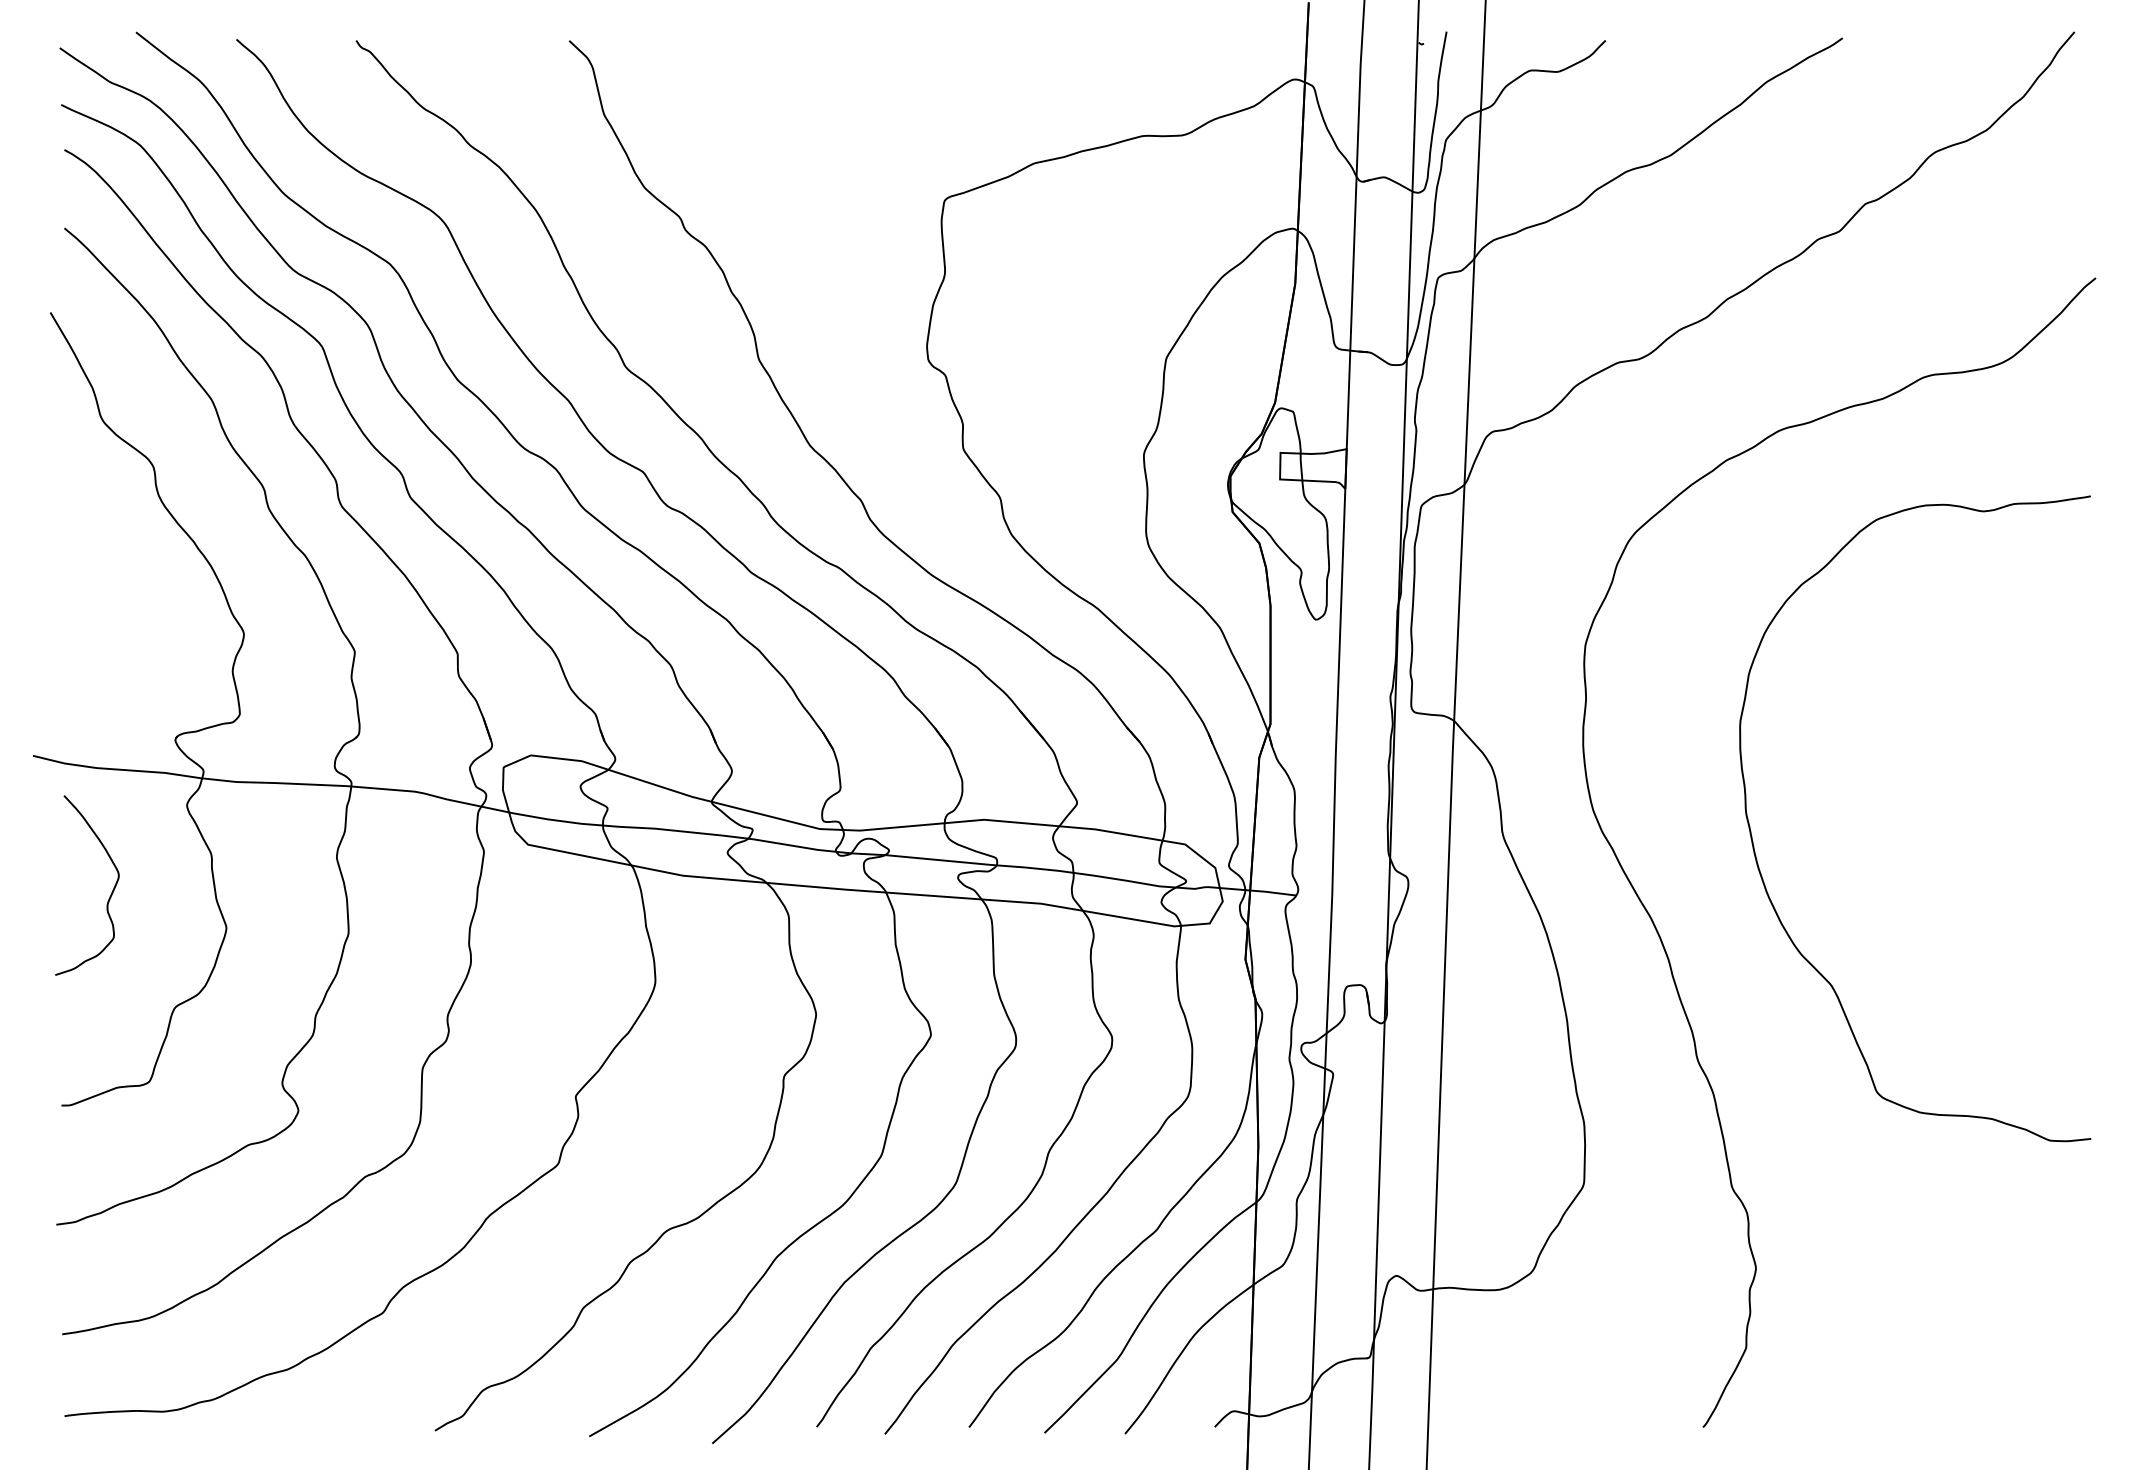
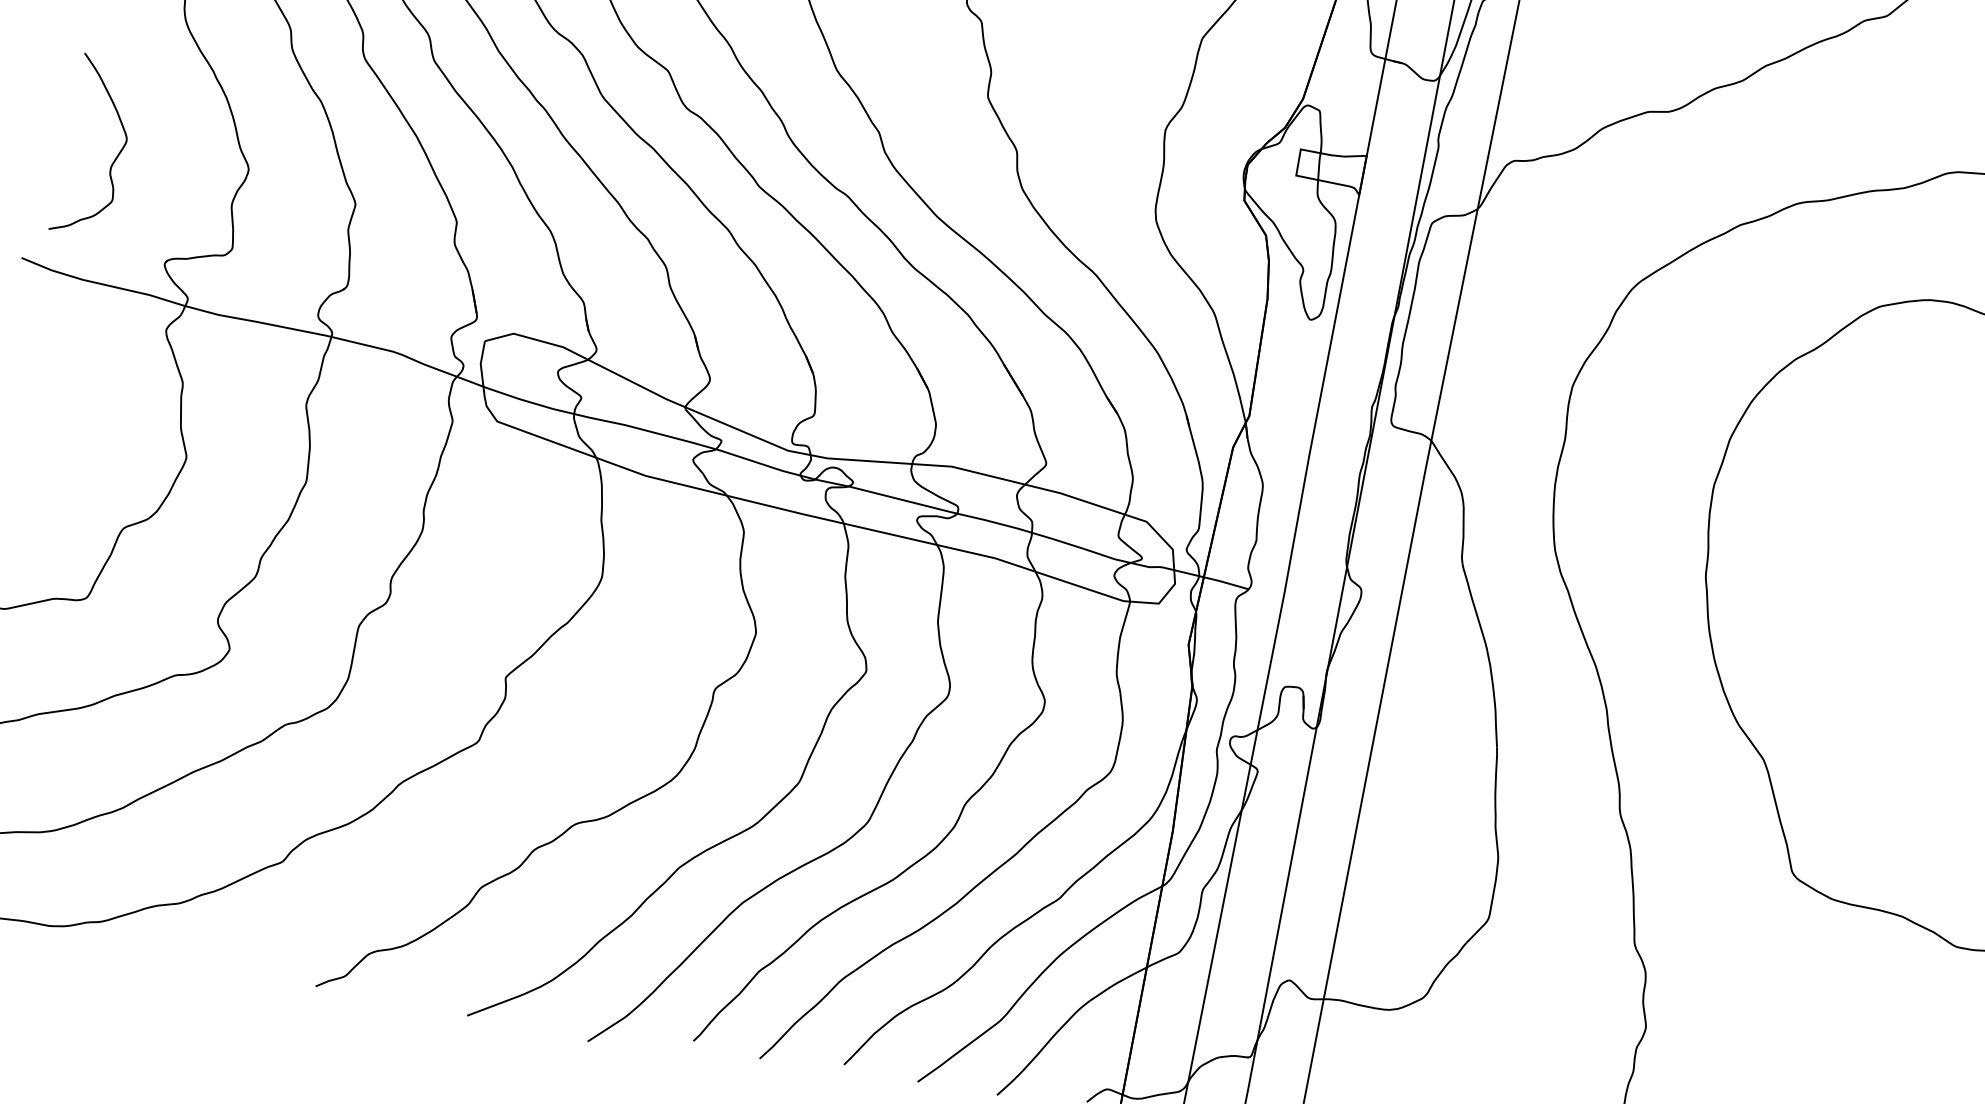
curve: (109, 896) -> (114, 159), moved

